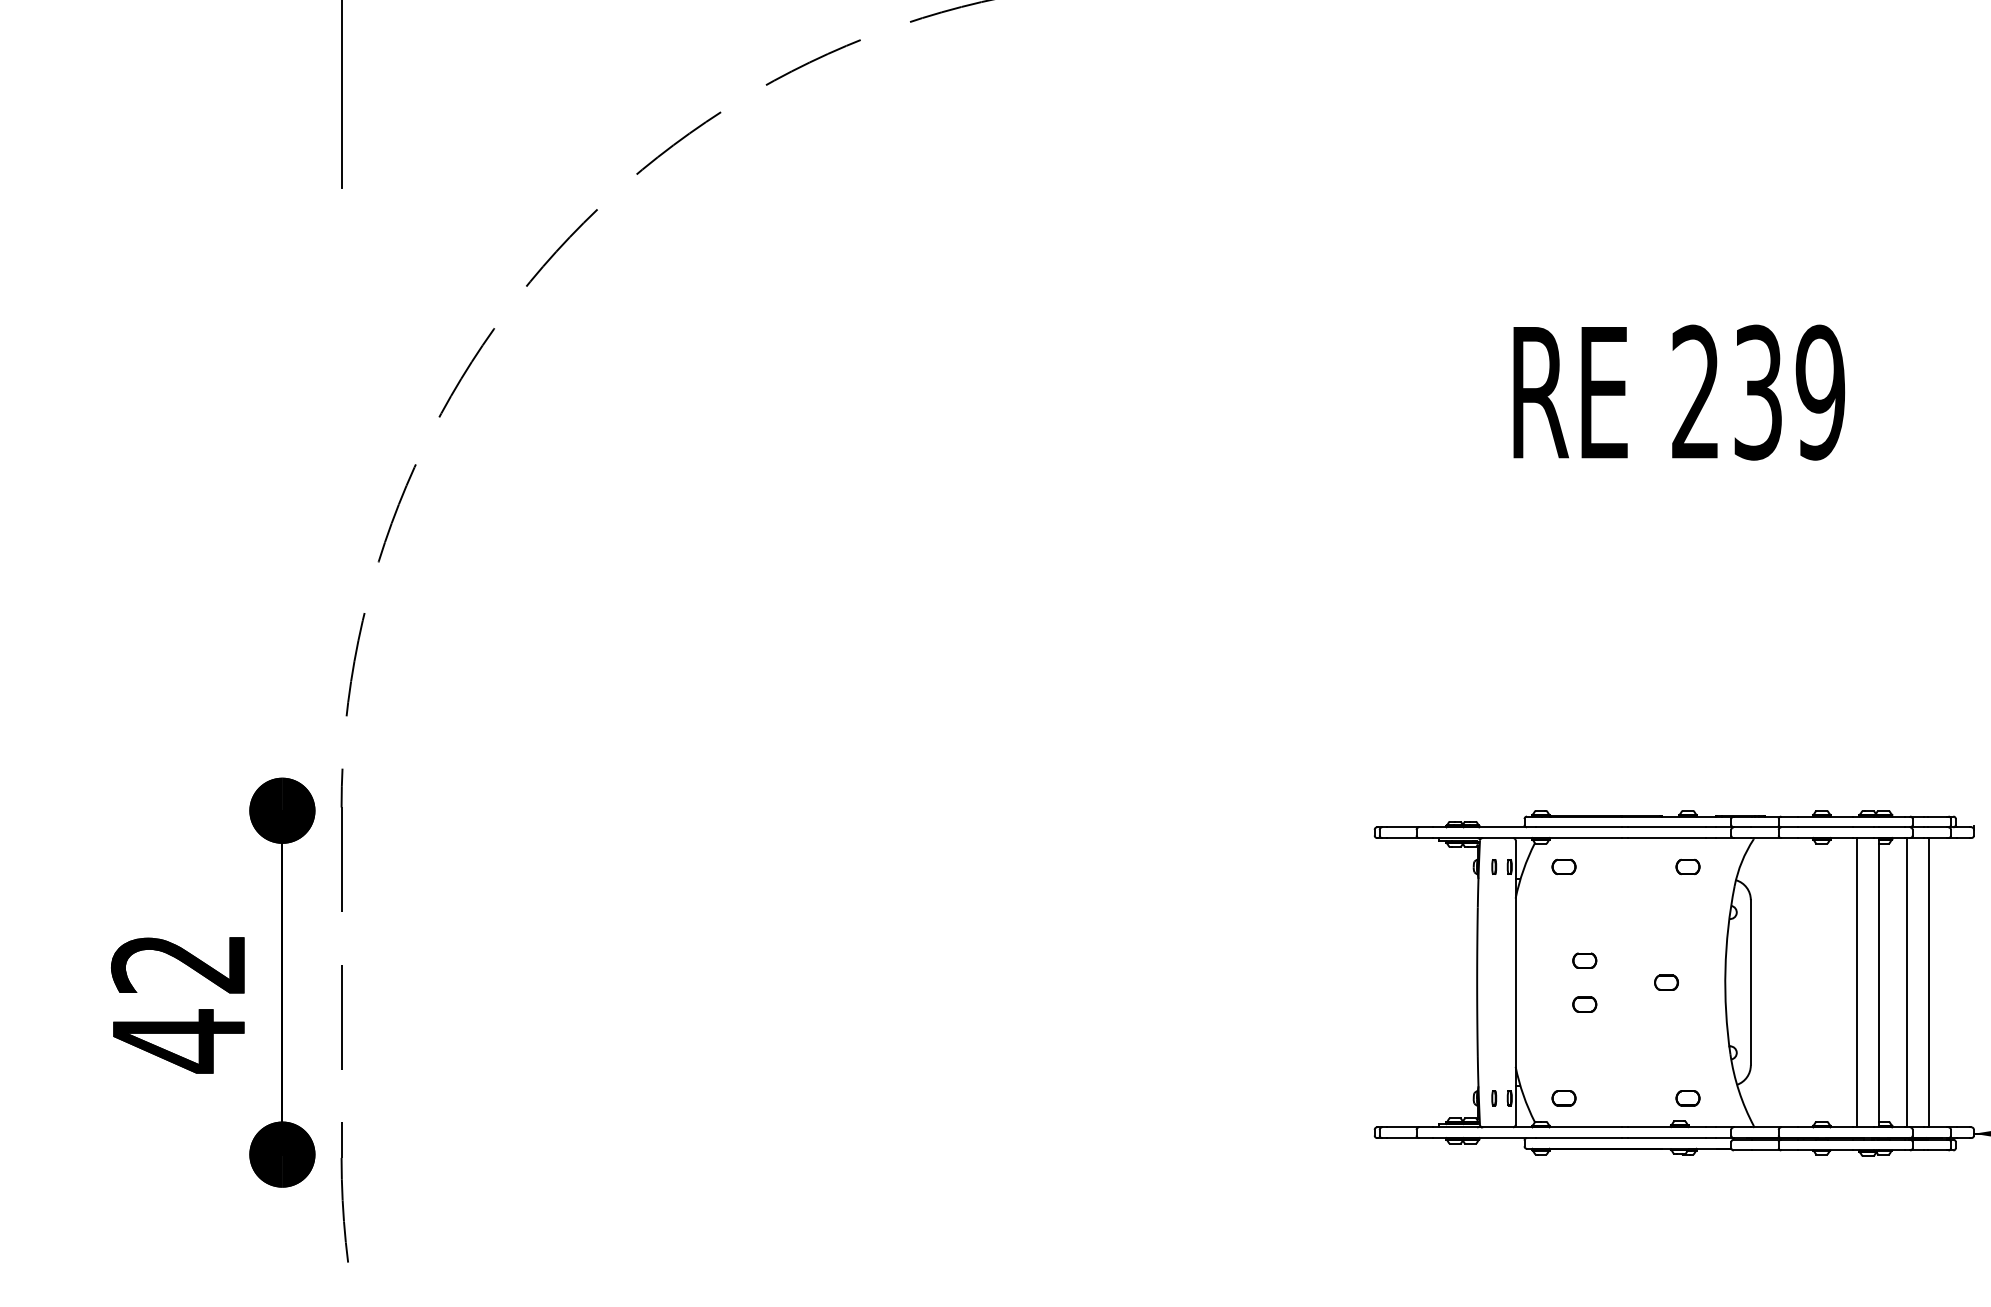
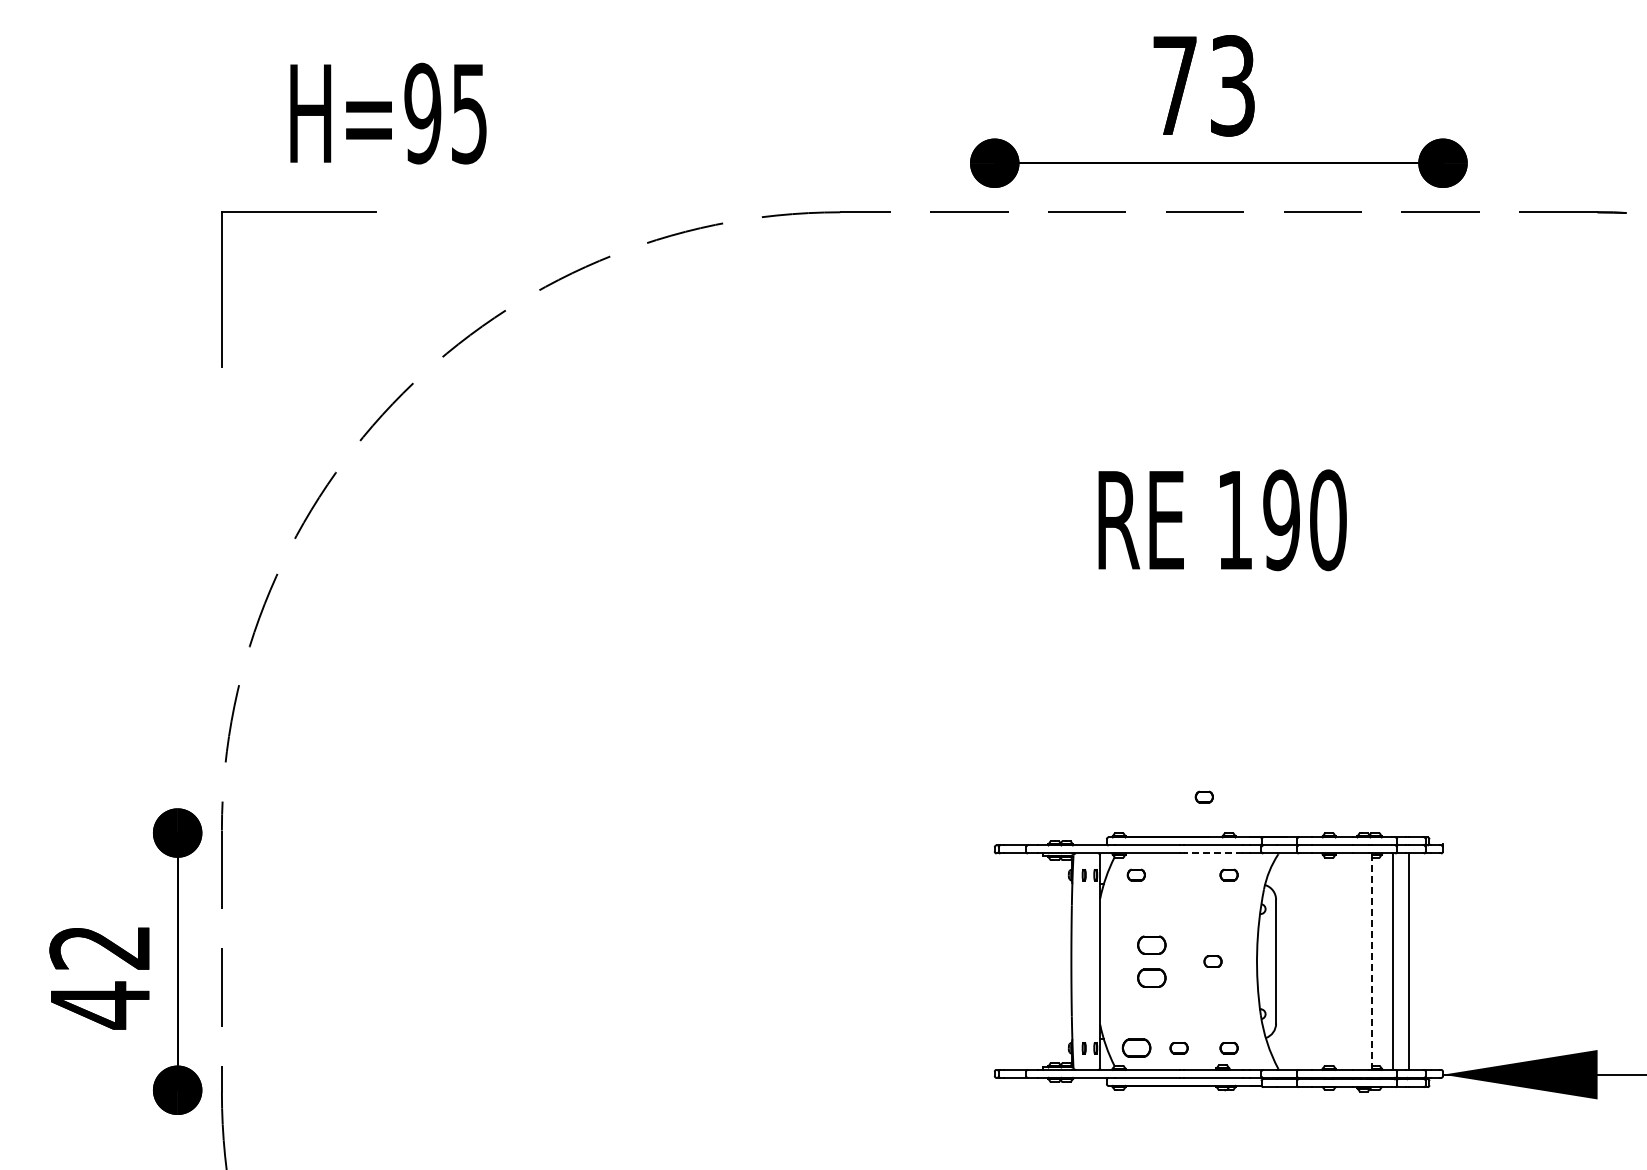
text: (1758, 392) -> (1281, 520), 239 -> 190
part: (1653, 761) -> (1203, 796), added
line: (1665, 838) -> (1212, 853), solid -> dashed
part: (1584, 961) -> (1151, 945), size x1.6
line: (1856, 982) -> (1355, 961), removed
line: (1879, 982) -> (1372, 961), solid -> dashed
part: (1584, 1003) -> (1151, 977), size x1.6
part: (1562, 1098) -> (1135, 1048), size x1.6
part: (1620, 1098) -> (1178, 1048), added

